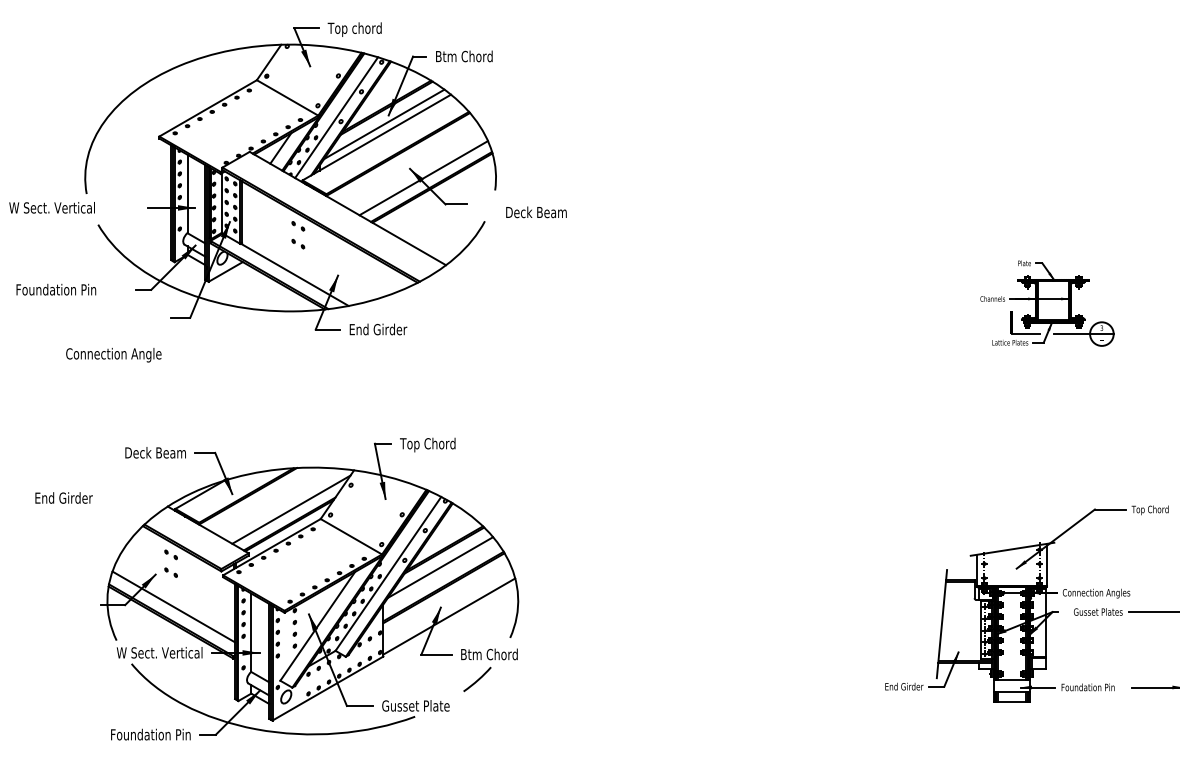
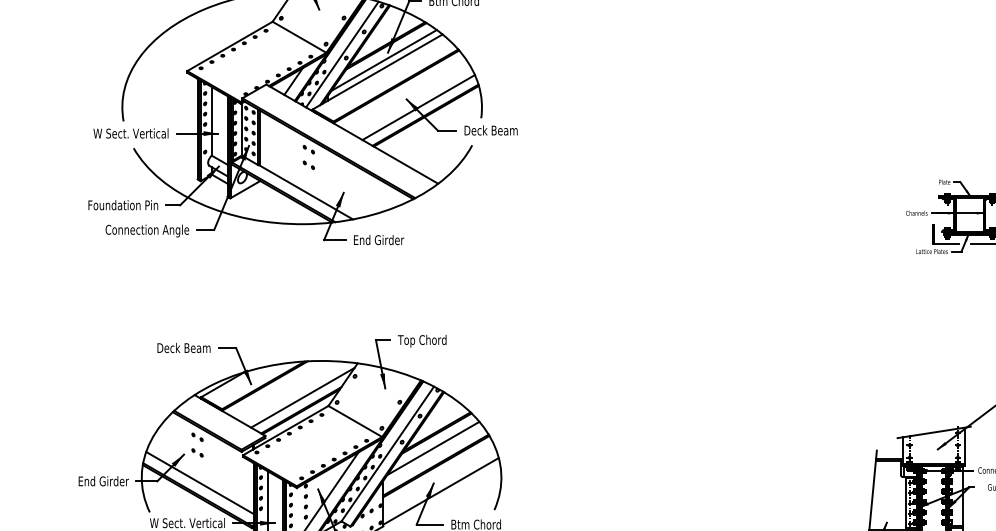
text: (51, 207) -> (130, 133), moved
text: (536, 212) -> (491, 130), moved
text: (56, 289) -> (123, 205), moved
text: (113, 355) -> (147, 231), moved
text: (63, 497) -> (103, 480), moved

